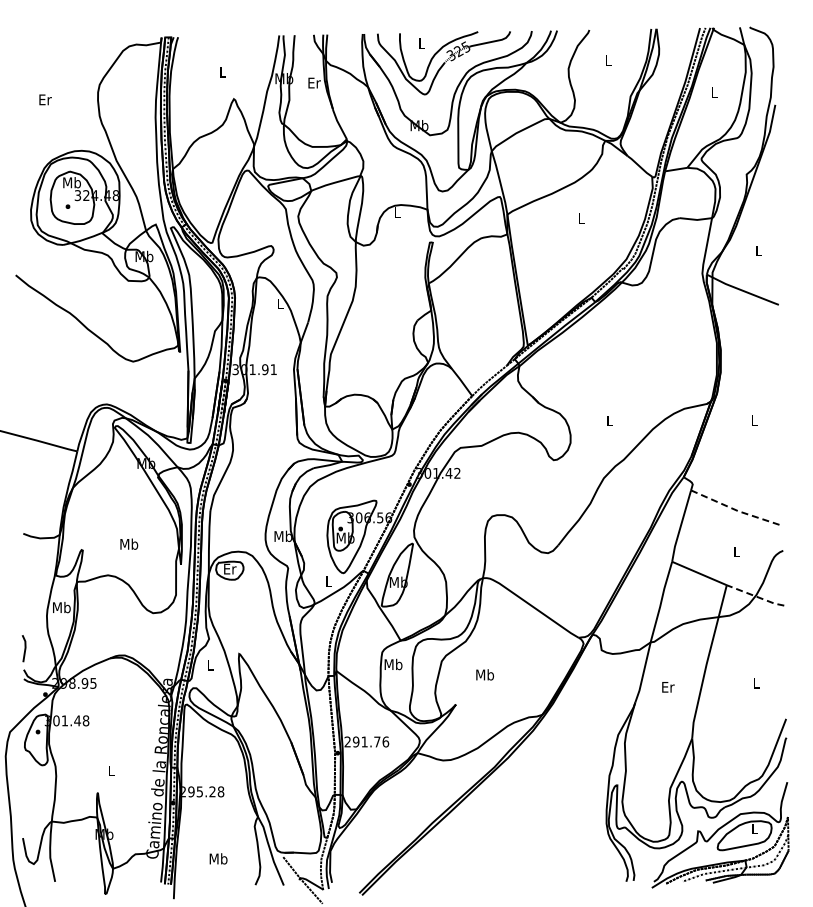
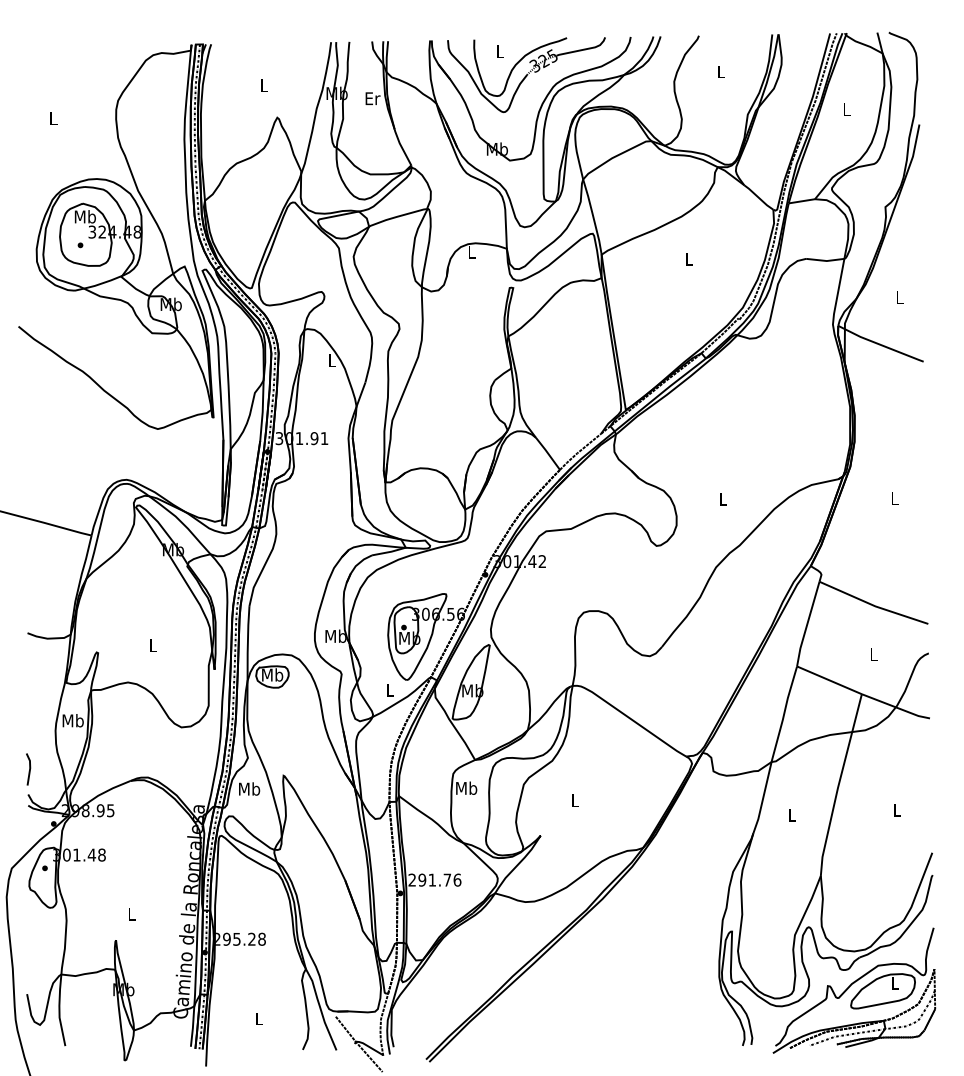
text: (45, 99) -> (53, 118), Er -> L
line: (736, 510) -> (873, 605), dashed -> solid
text: (129, 543) -> (153, 644), Mb -> L
text: (229, 568) -> (272, 674), Er -> Mb
line: (755, 596) -> (895, 707), dashed -> solid
text: (210, 664) -> (249, 788), L -> Mb
text: (485, 674) -> (575, 800), Mb -> L
text: (668, 687) -> (792, 815), Er -> L
text: (218, 858) -> (259, 1018), Mb -> L

